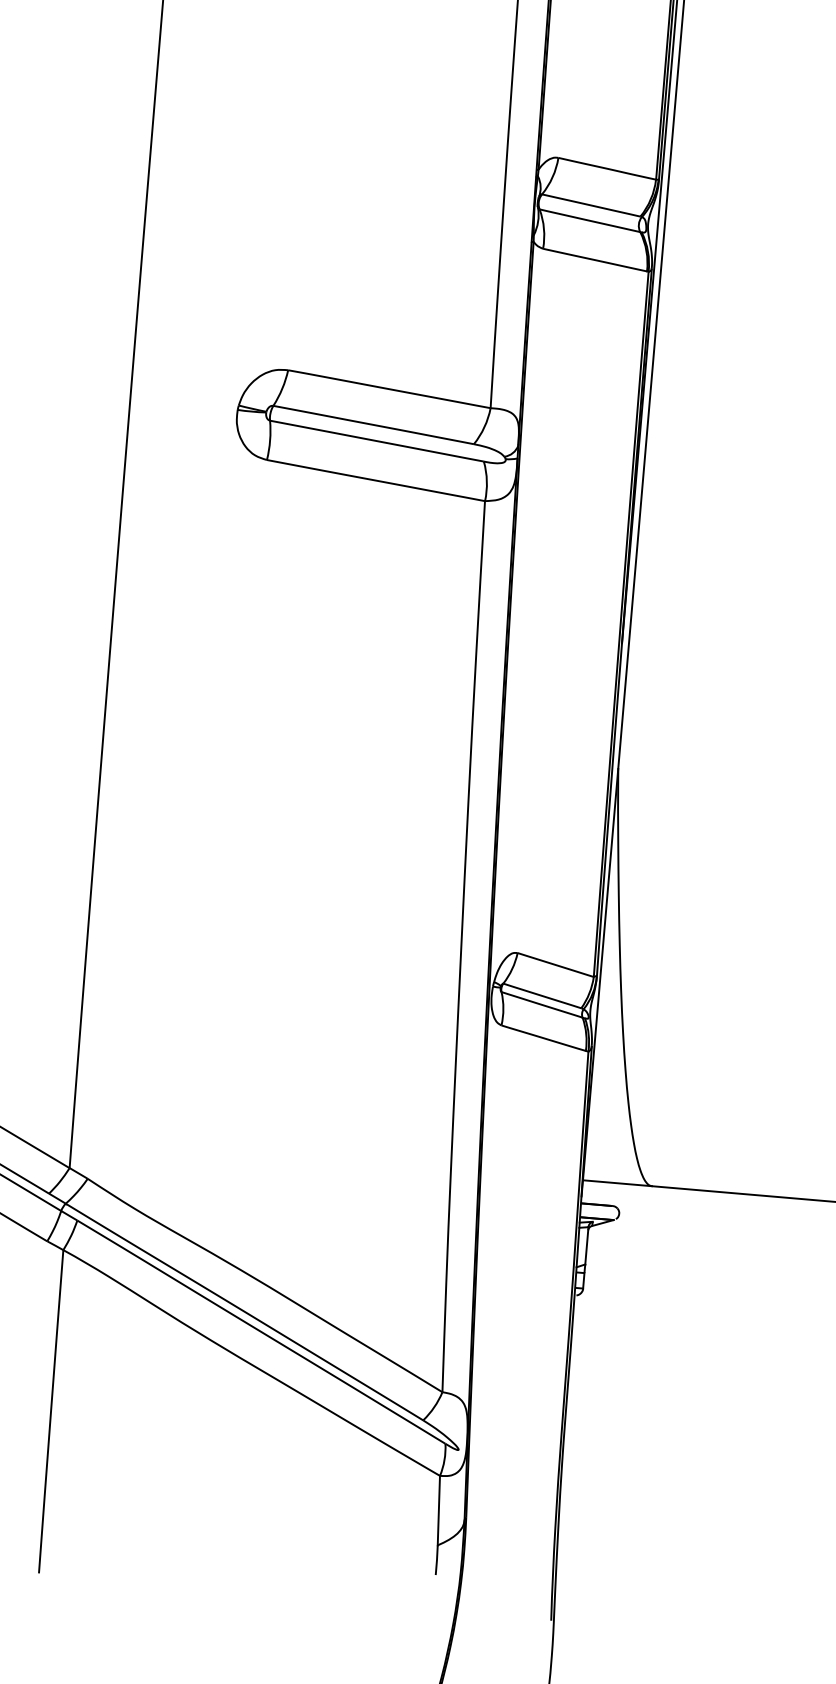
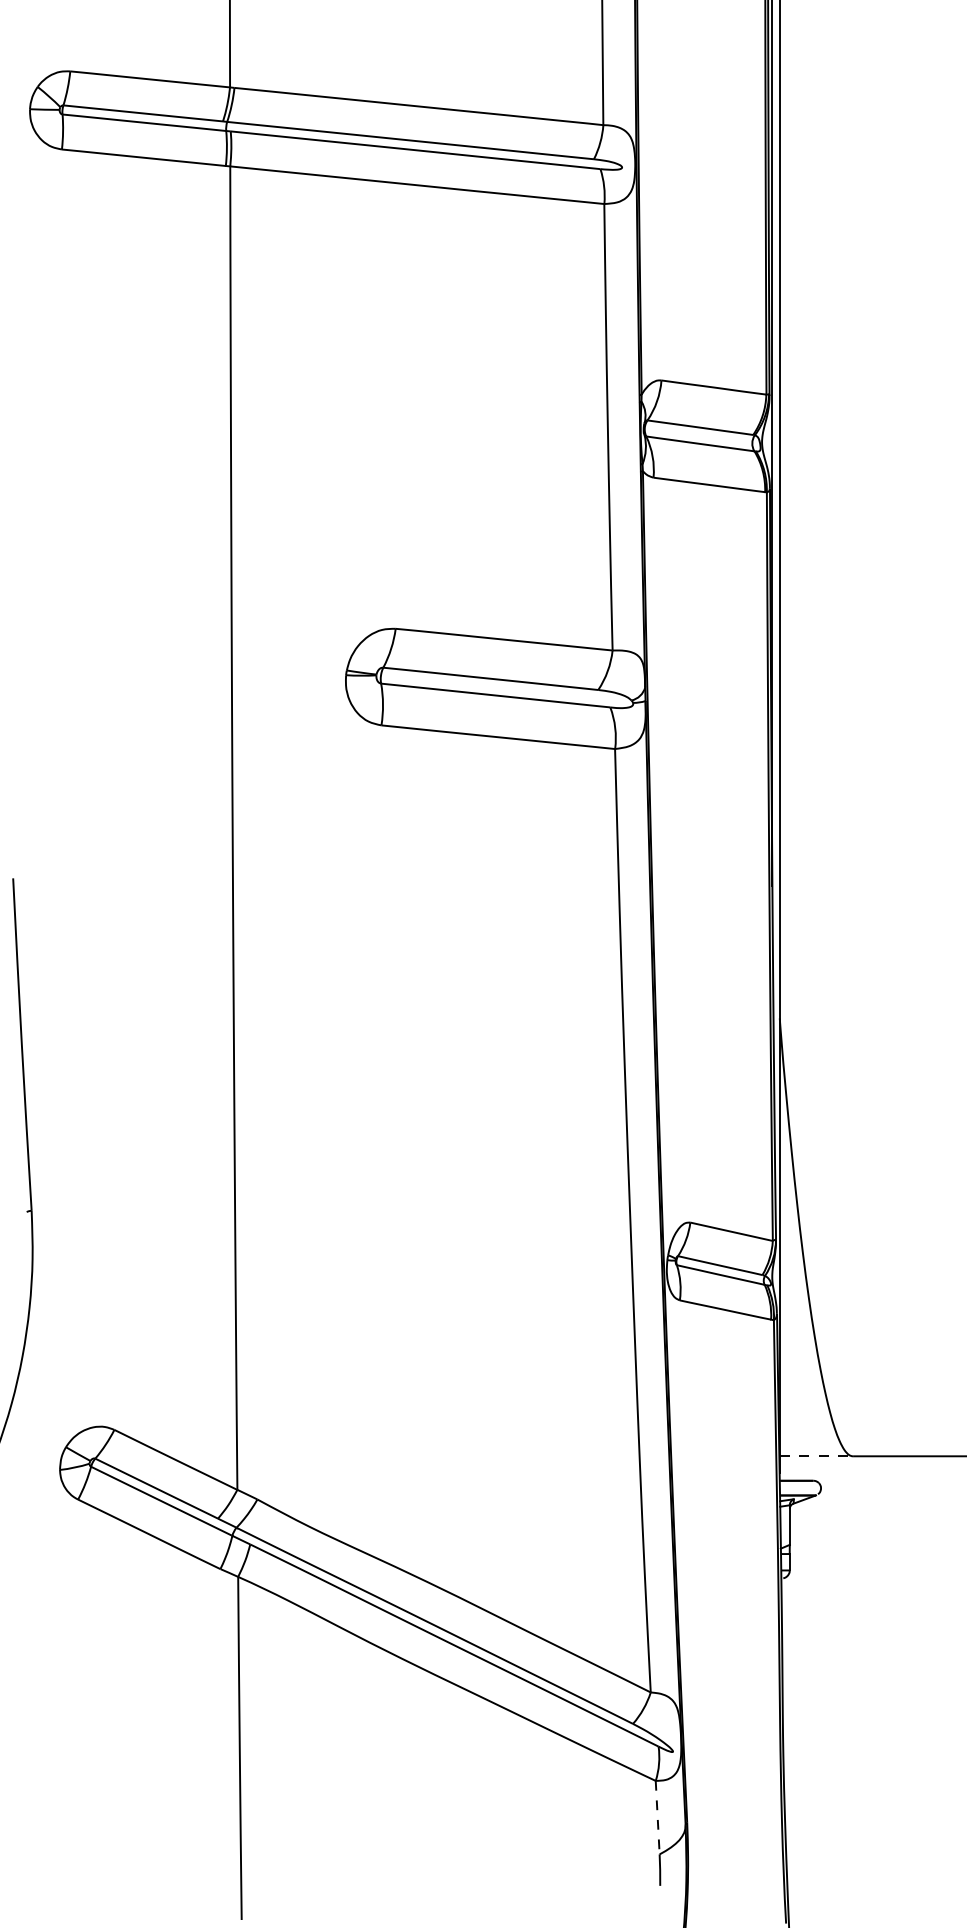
line: (617, 1183) -> (816, 1456), solid -> dashed
line: (438, 1510) -> (657, 1817), solid -> dashed

